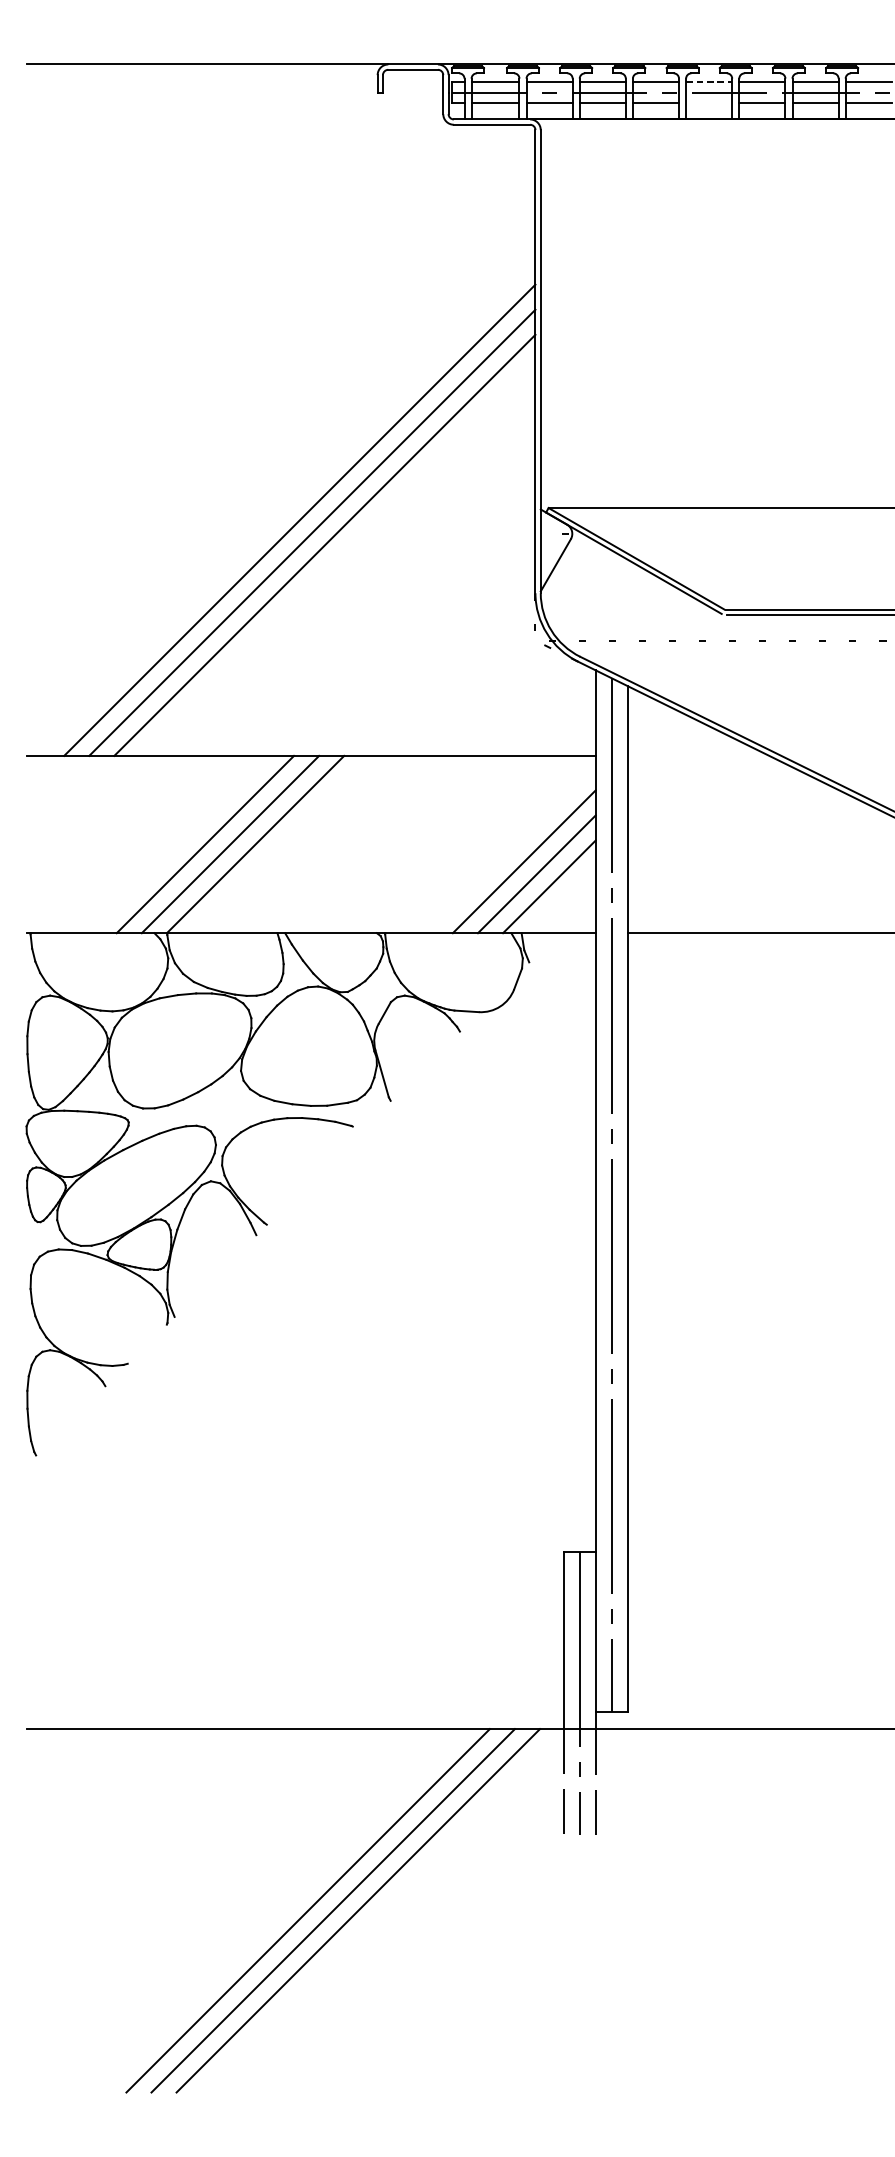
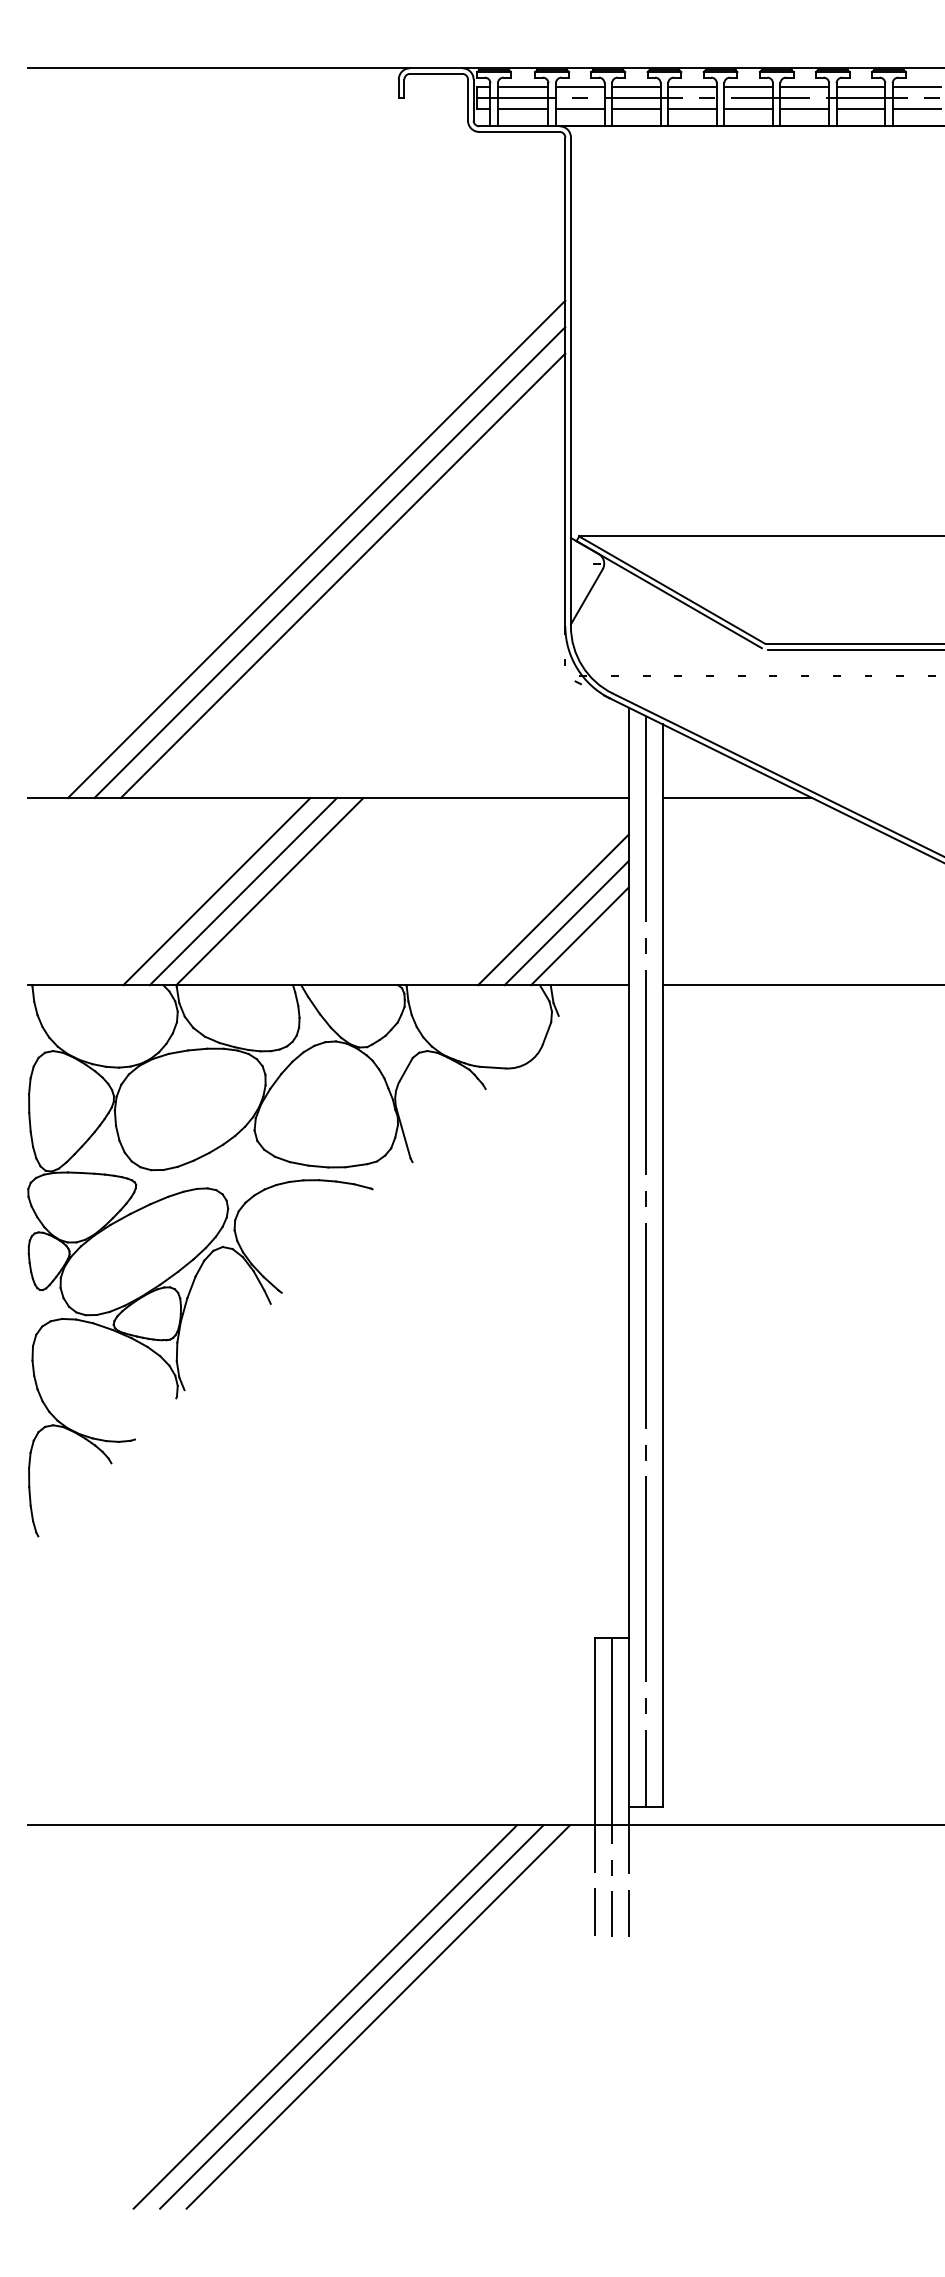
line: (709, 82) -> (749, 87), dashed -> solid
line: (709, 103) -> (748, 109), added
line: (698, 756) -> (737, 798), added

